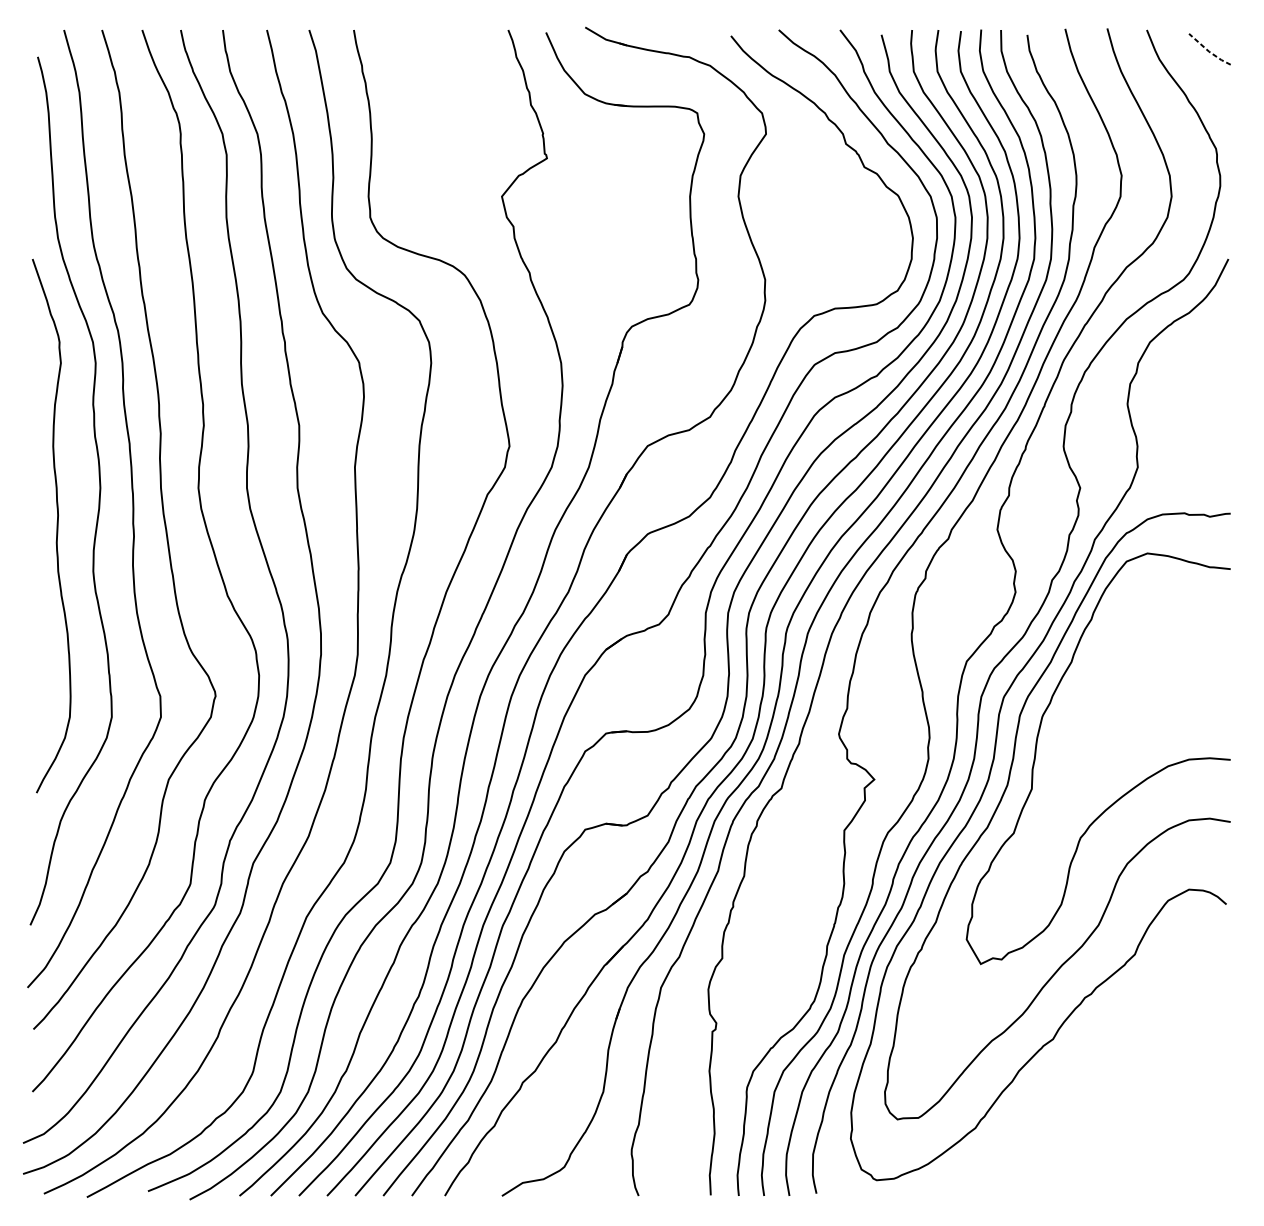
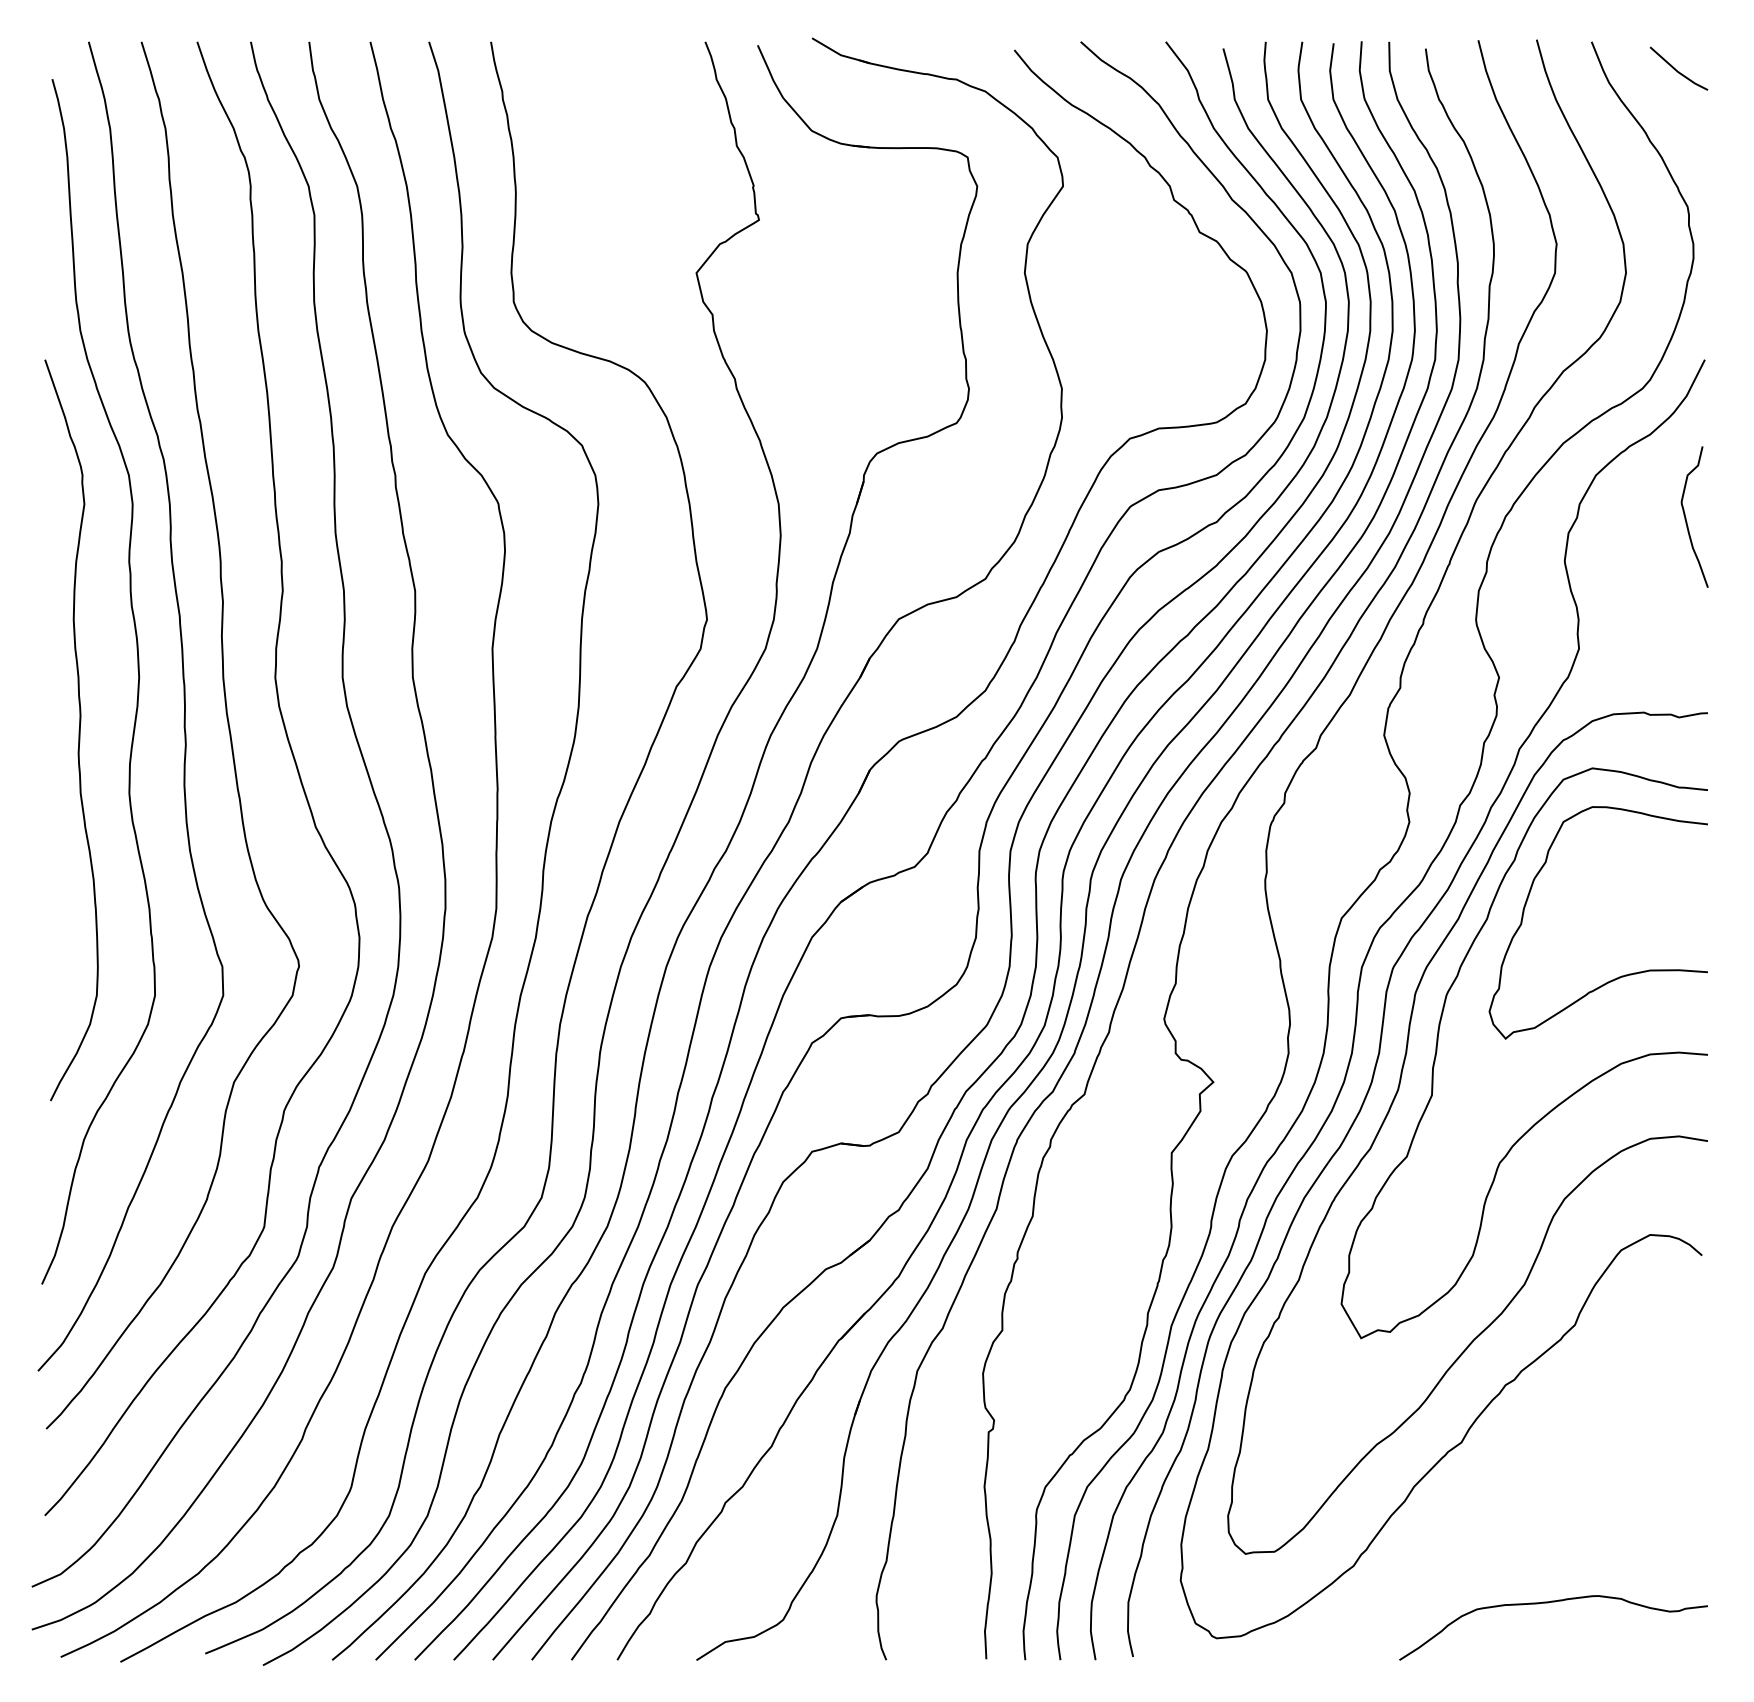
line: (1208, 51) -> (1677, 71), dashed -> solid
curve: (1215, 372) -> (1686, 517), added
curve: (1168, 702) -> (1621, 975), added
curve: (1115, 1155) -> (1548, 1603), added

